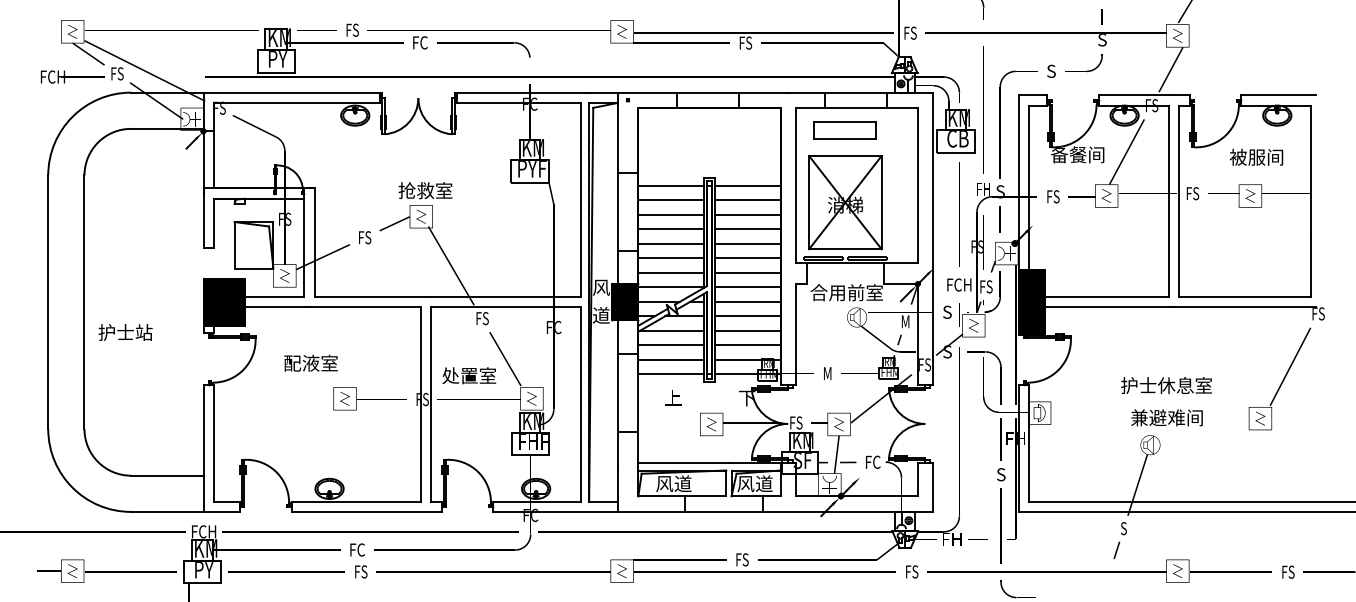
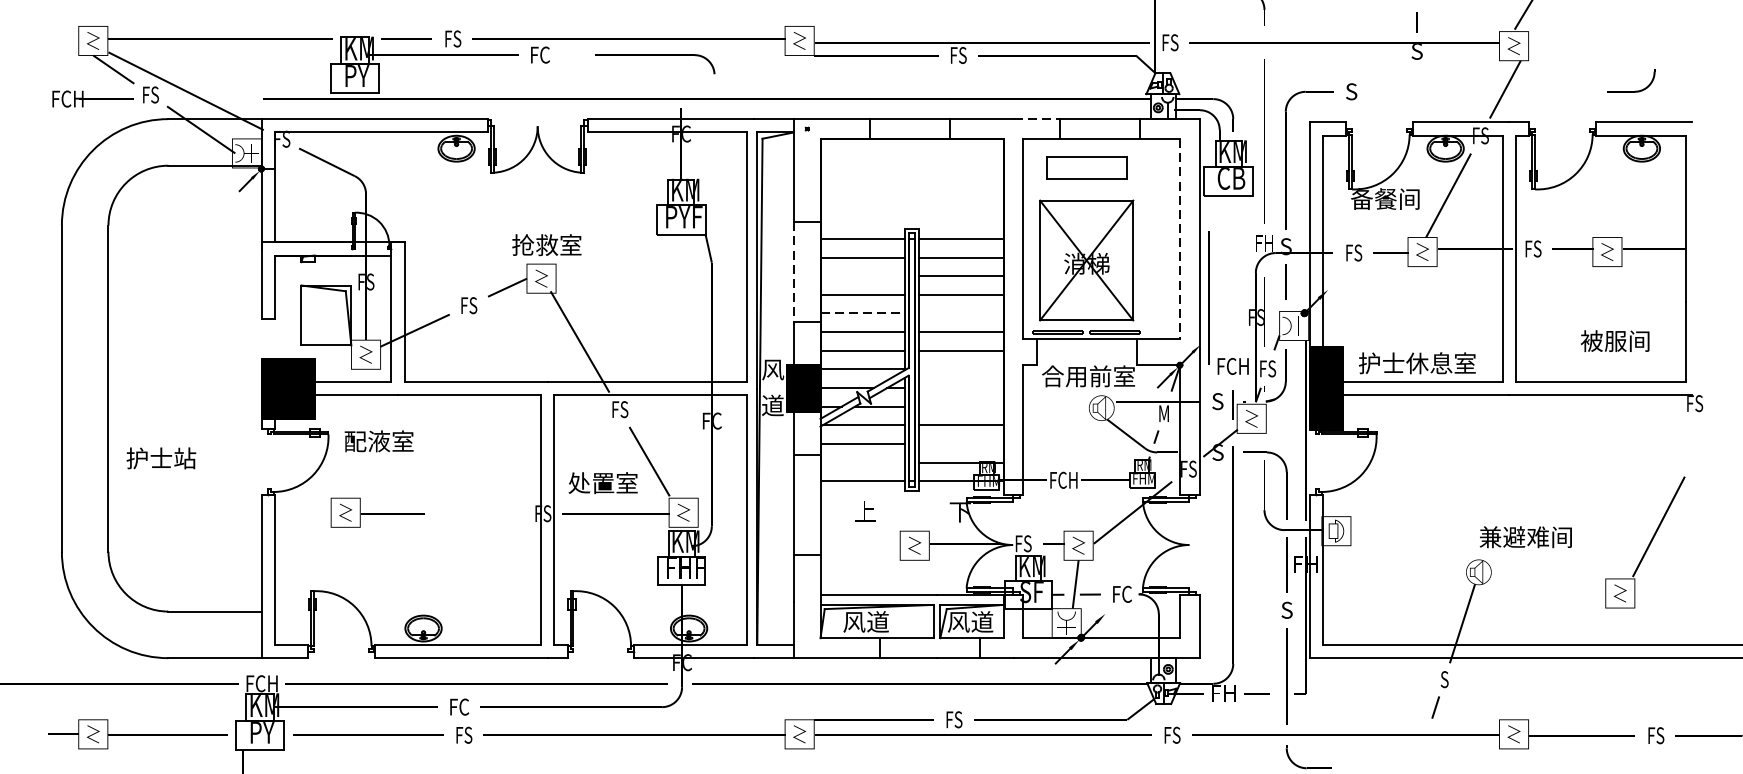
curve: (483, 43) -> (654, 55), moved
curve: (1086, 70) -> (1634, 90), moved
line: (807, 92) -> (1037, 118), solid -> dashed
text: (1256, 156) -> (1615, 340), moved
line: (917, 185) -> (1179, 238), solid -> dashed
line: (617, 211) -> (793, 271), solid -> dashed
line: (670, 214) -> (861, 275), removed
line: (959, 214) -> (1208, 297), moved
line: (671, 243) -> (863, 313), solid -> dashed
line: (747, 243) -> (960, 313), removed
line: (747, 287) -> (960, 369), removed
line: (747, 301) -> (960, 387), removed
line: (747, 316) -> (960, 406), removed
text: (125, 332) -> (161, 458), moved
line: (747, 345) -> (960, 444), removed
line: (670, 359) -> (861, 462), removed
text: (310, 362) -> (378, 440), moved
text: (827, 373) -> (1063, 480), M -> FCH
text: (1279, 378) -> (1644, 541), moved
text: (1166, 385) -> (1417, 363), moved
text: (369, 398) -> (377, 512), moved
text: (1166, 417) -> (1525, 536), moved

